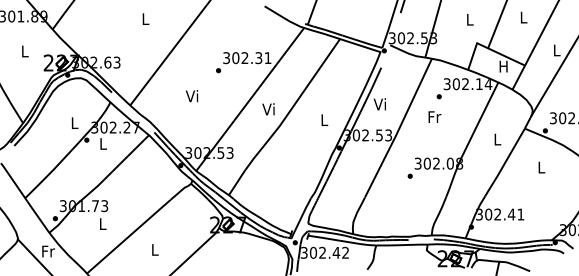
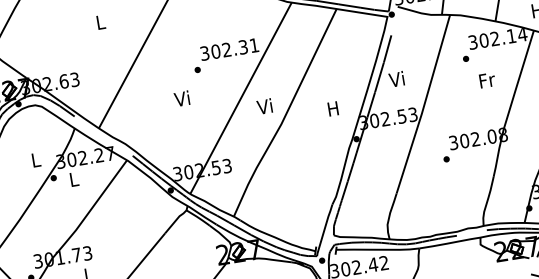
text: (191, 96) -> (181, 99), moved
text: (434, 116) -> (486, 79), moved
text: (324, 120) -> (333, 109), L -> H

